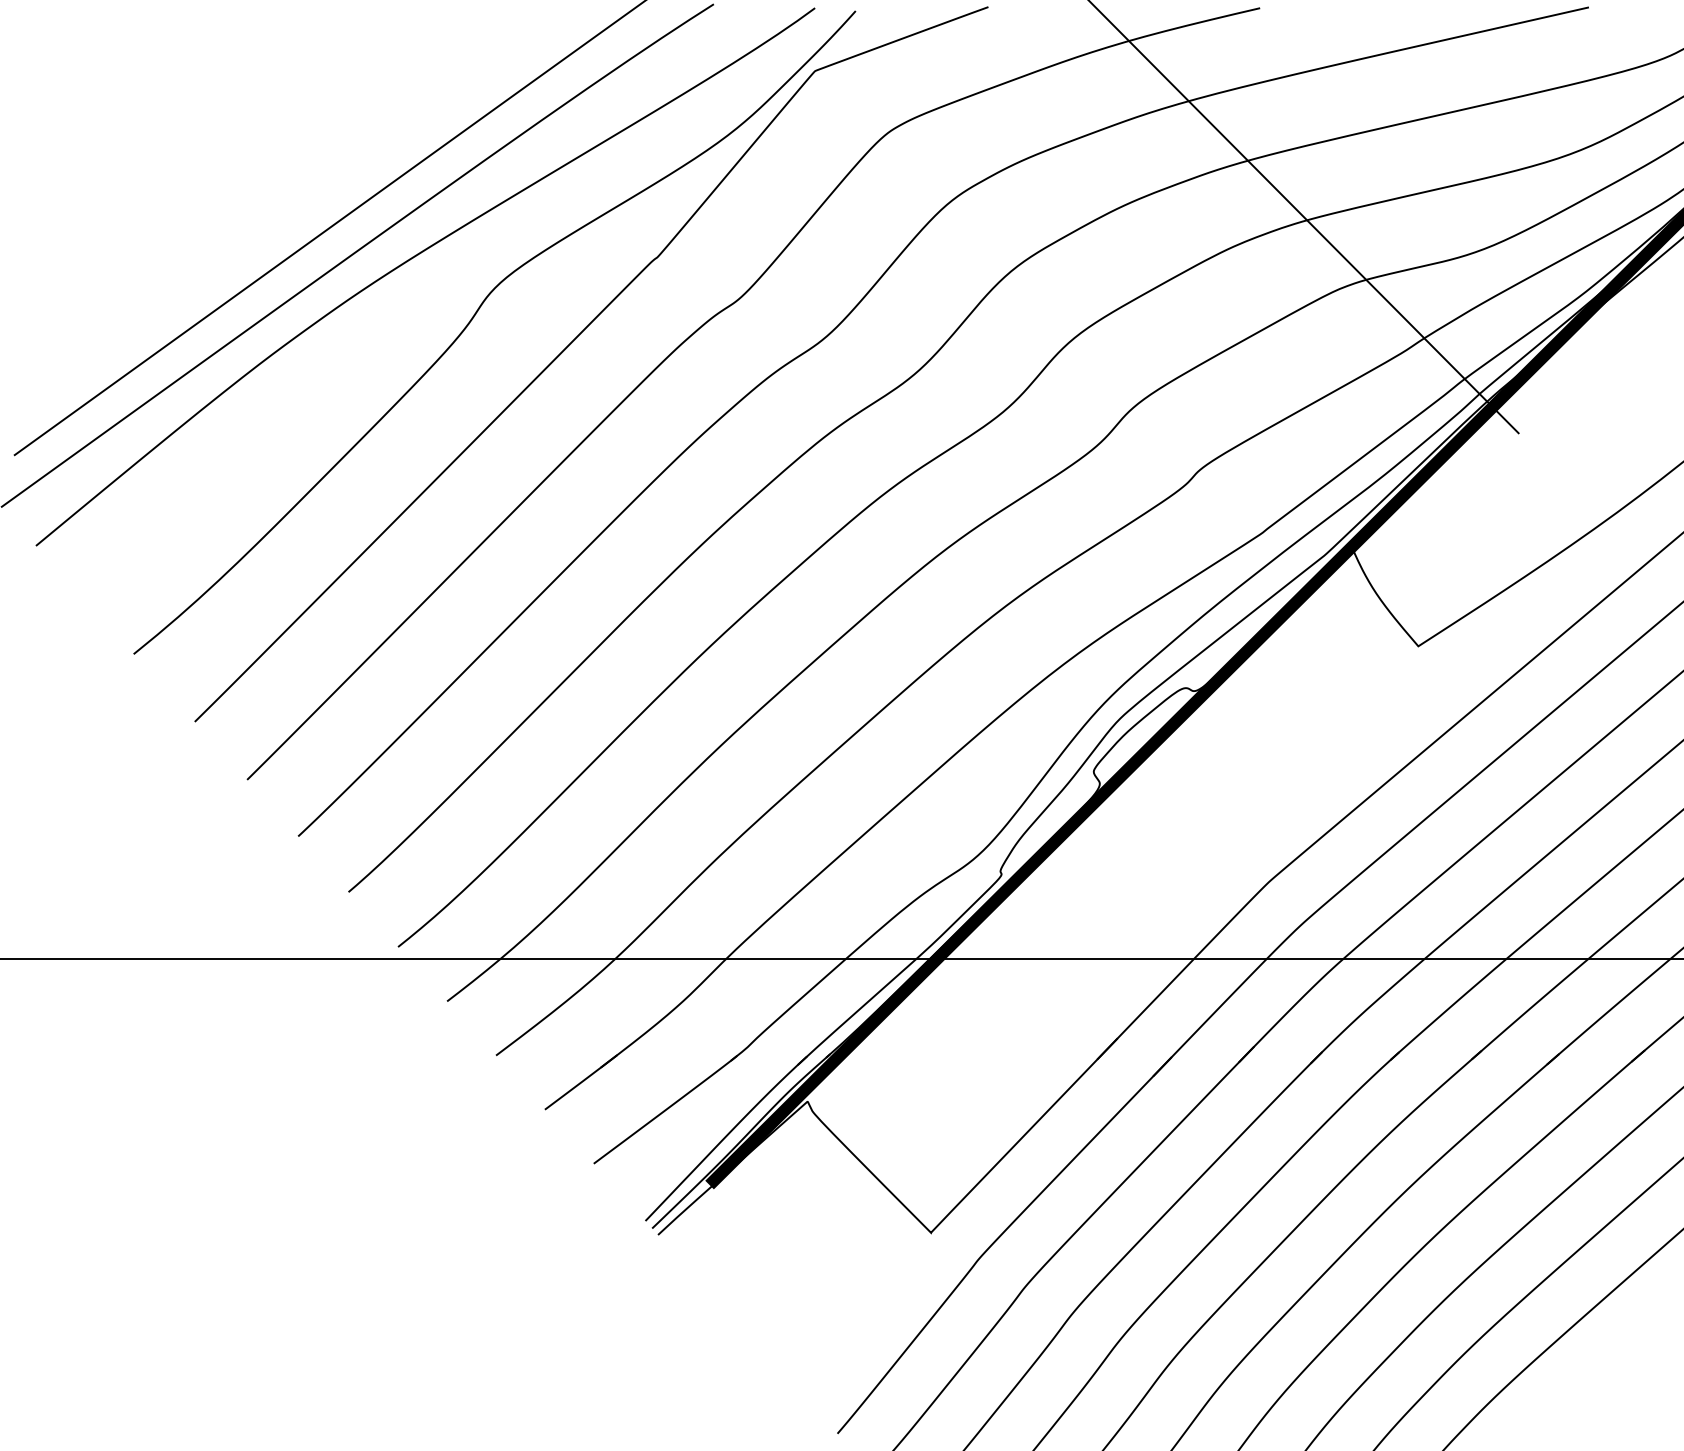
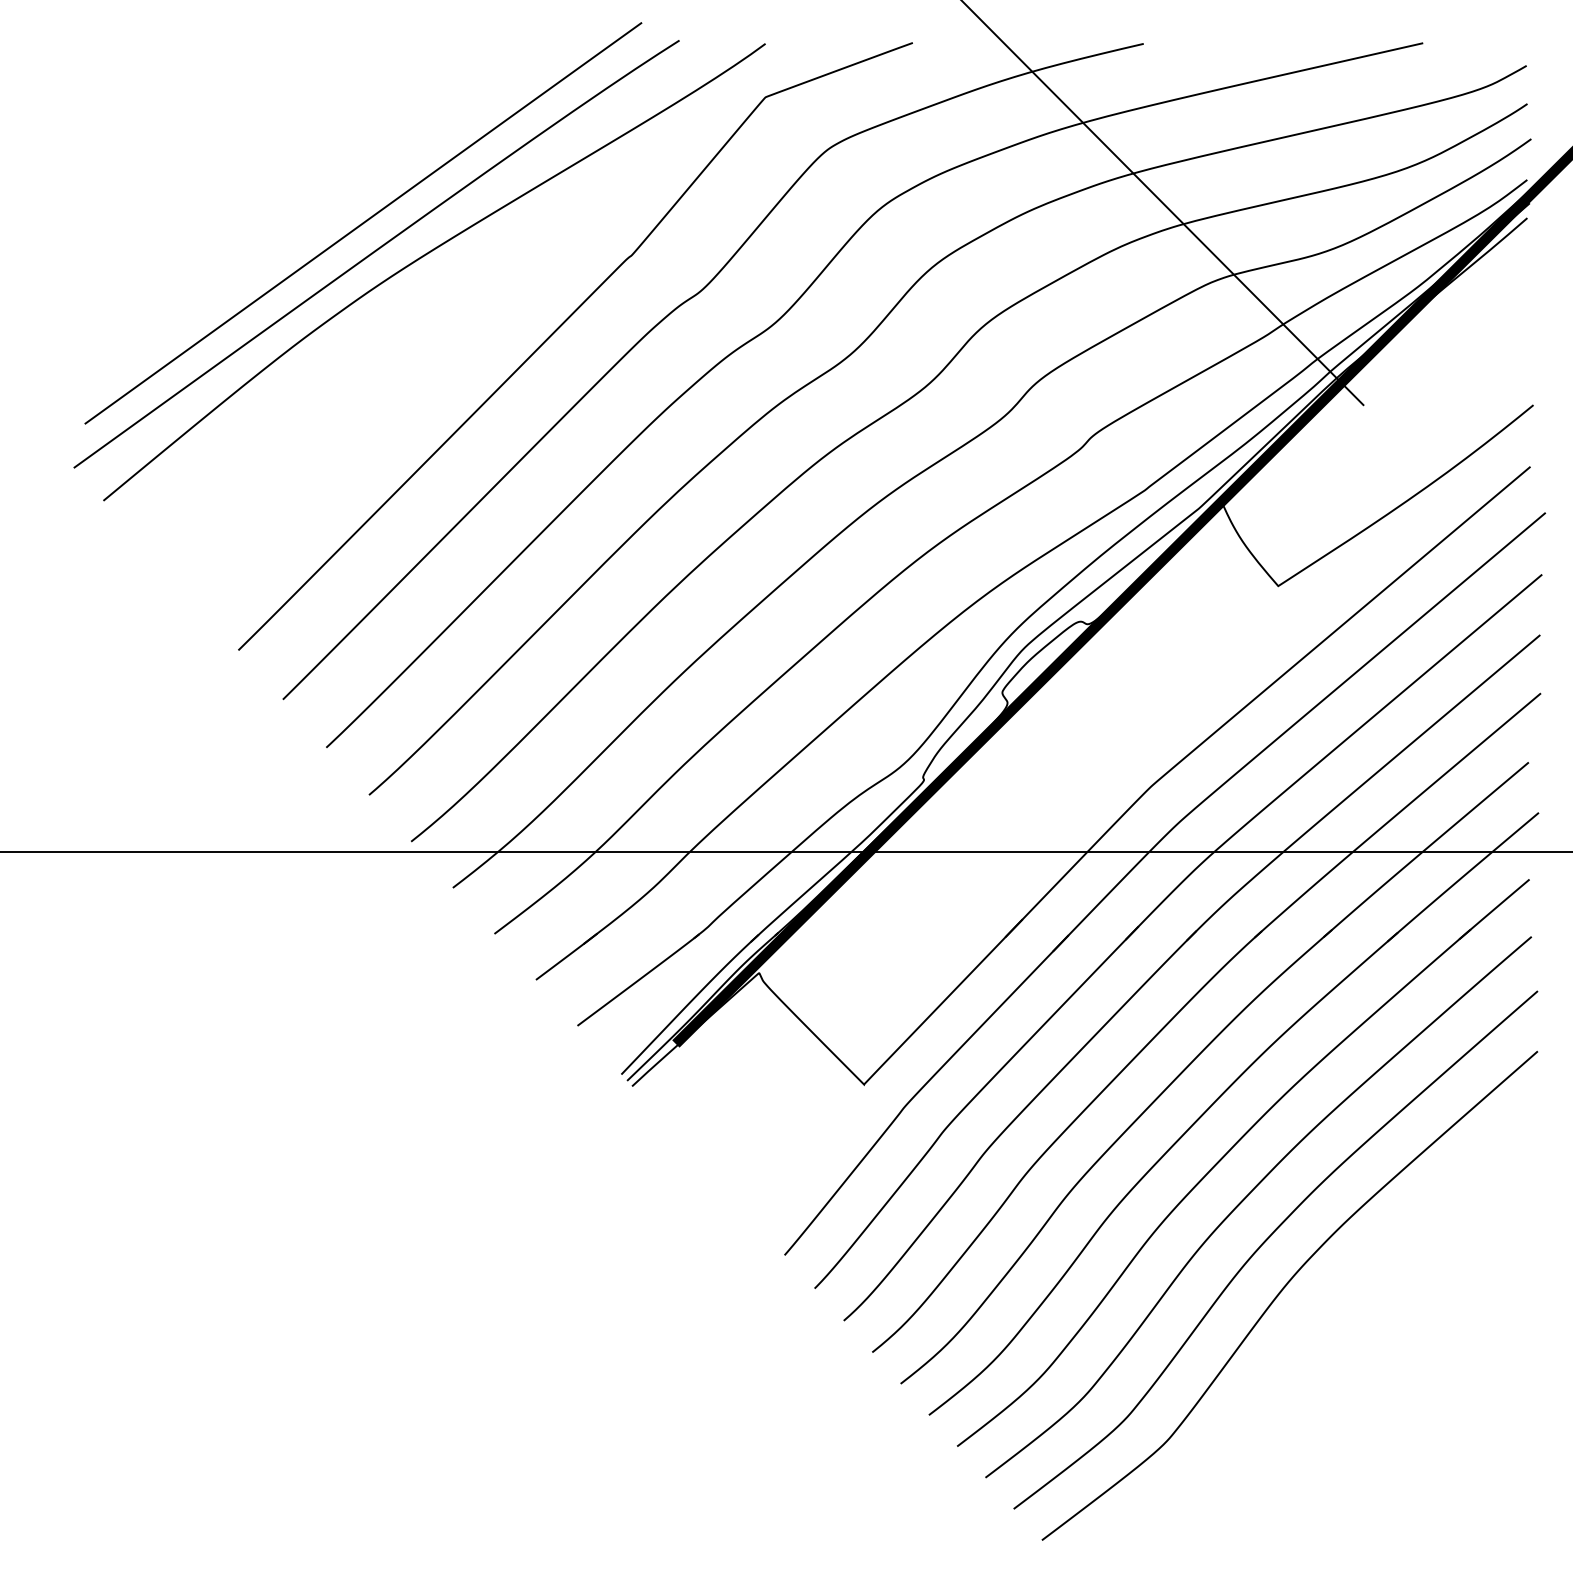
curve: (474, 317) -> (476, 306), removed

